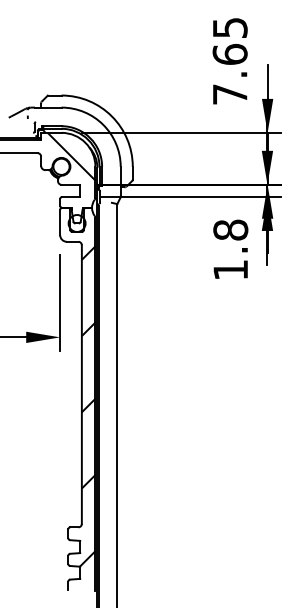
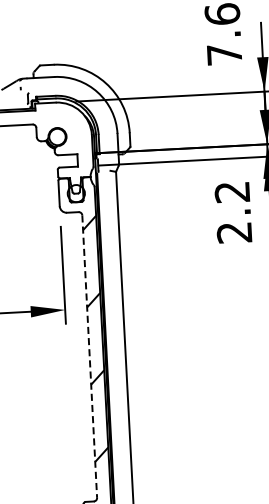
hatch: (71, 156) -> (67, 126), removed
text: (230, 249) -> (233, 211), 1.8 -> 2.2
line: (81, 385) -> (89, 357), solid -> dashed

